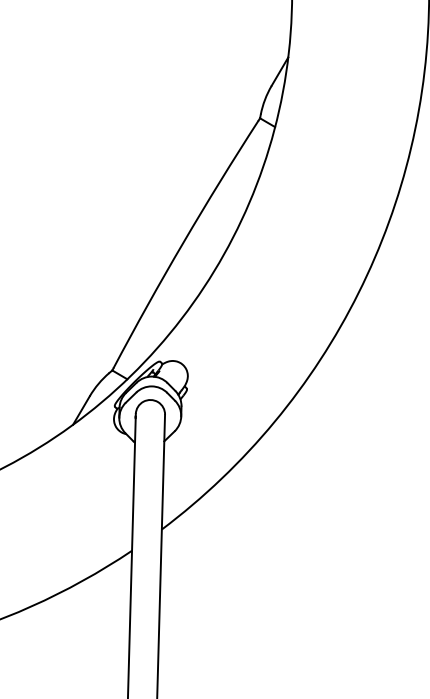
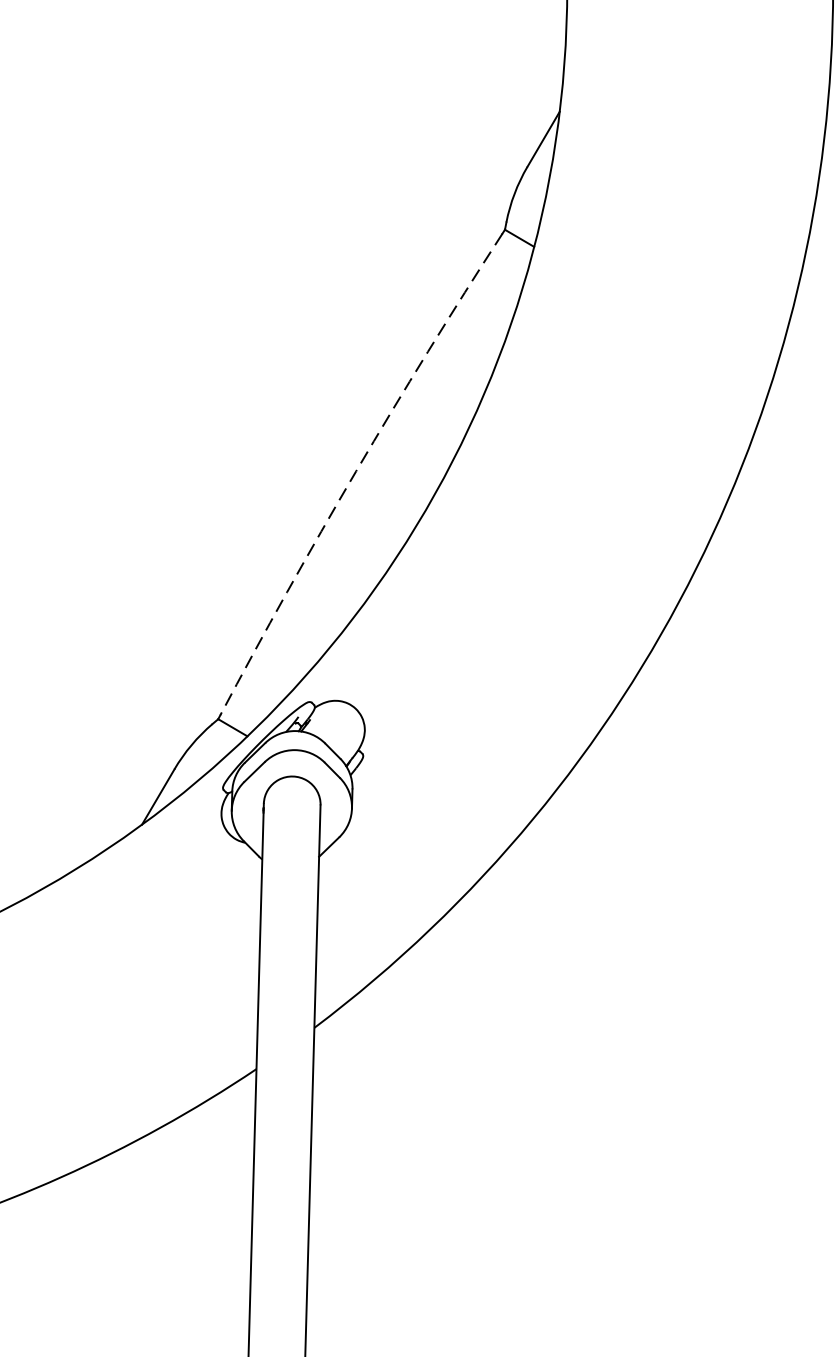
arc: (183, 242) -> (356, 470), solid -> dashed

